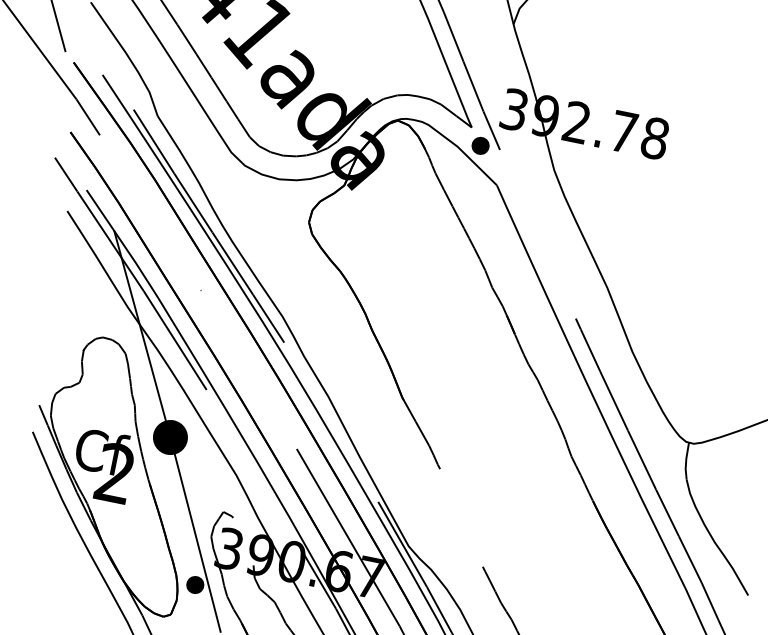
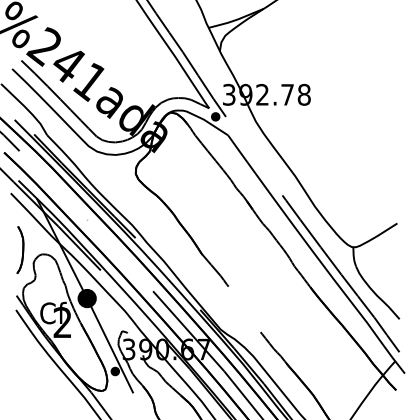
part: (63, 321) -> (20, 250), added

